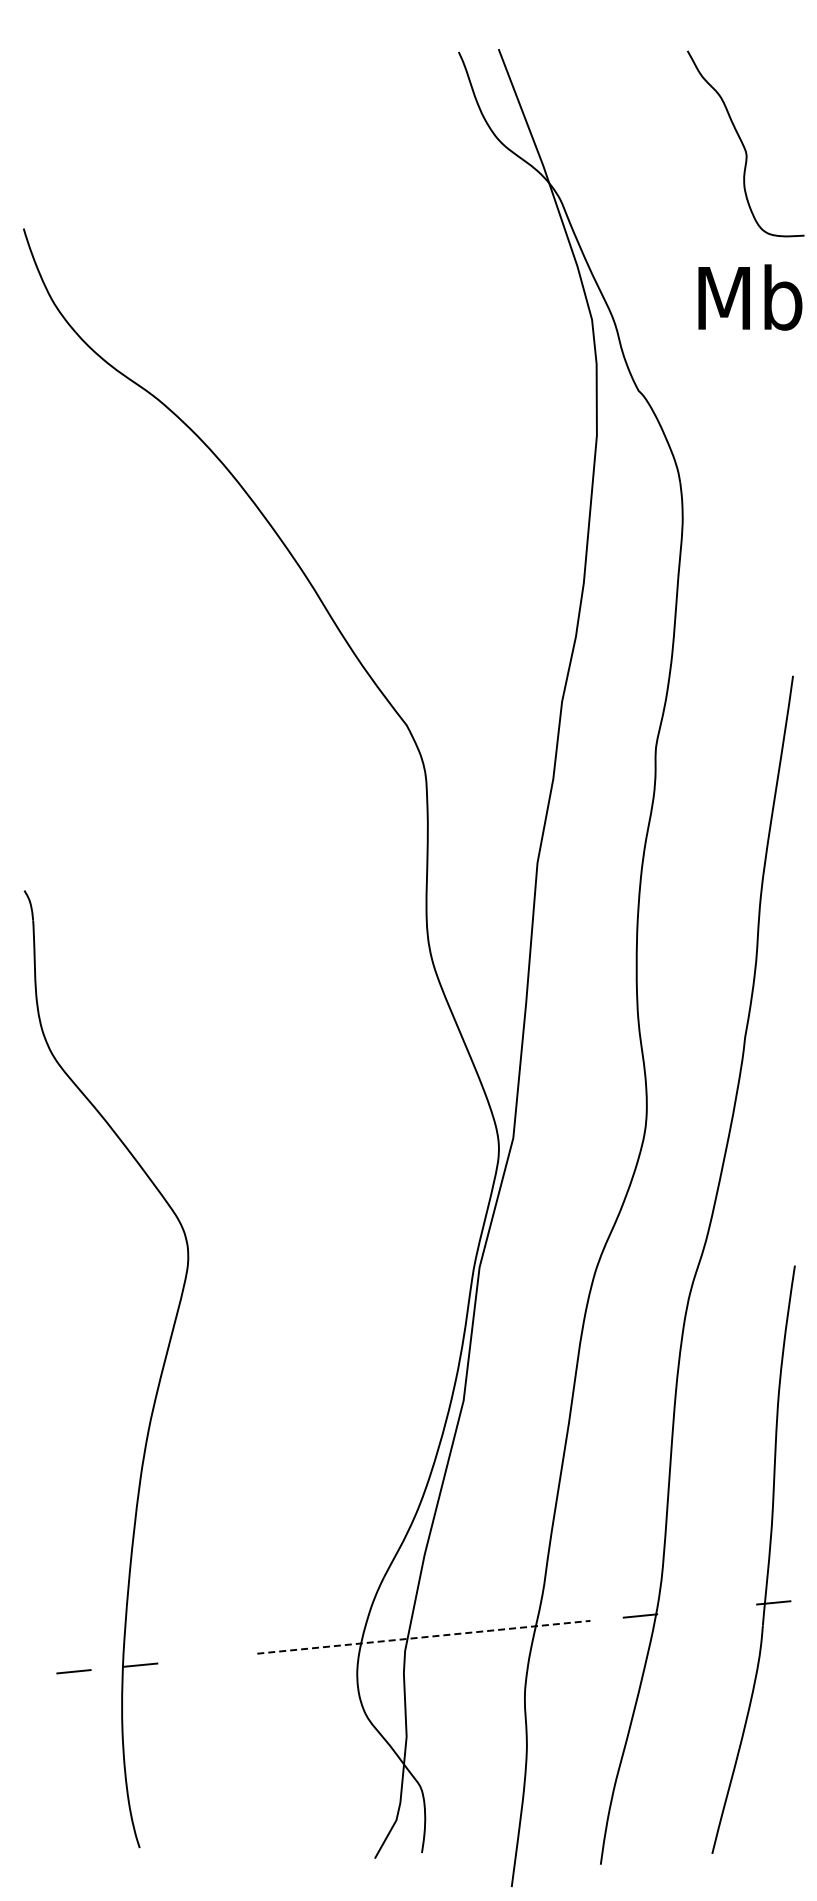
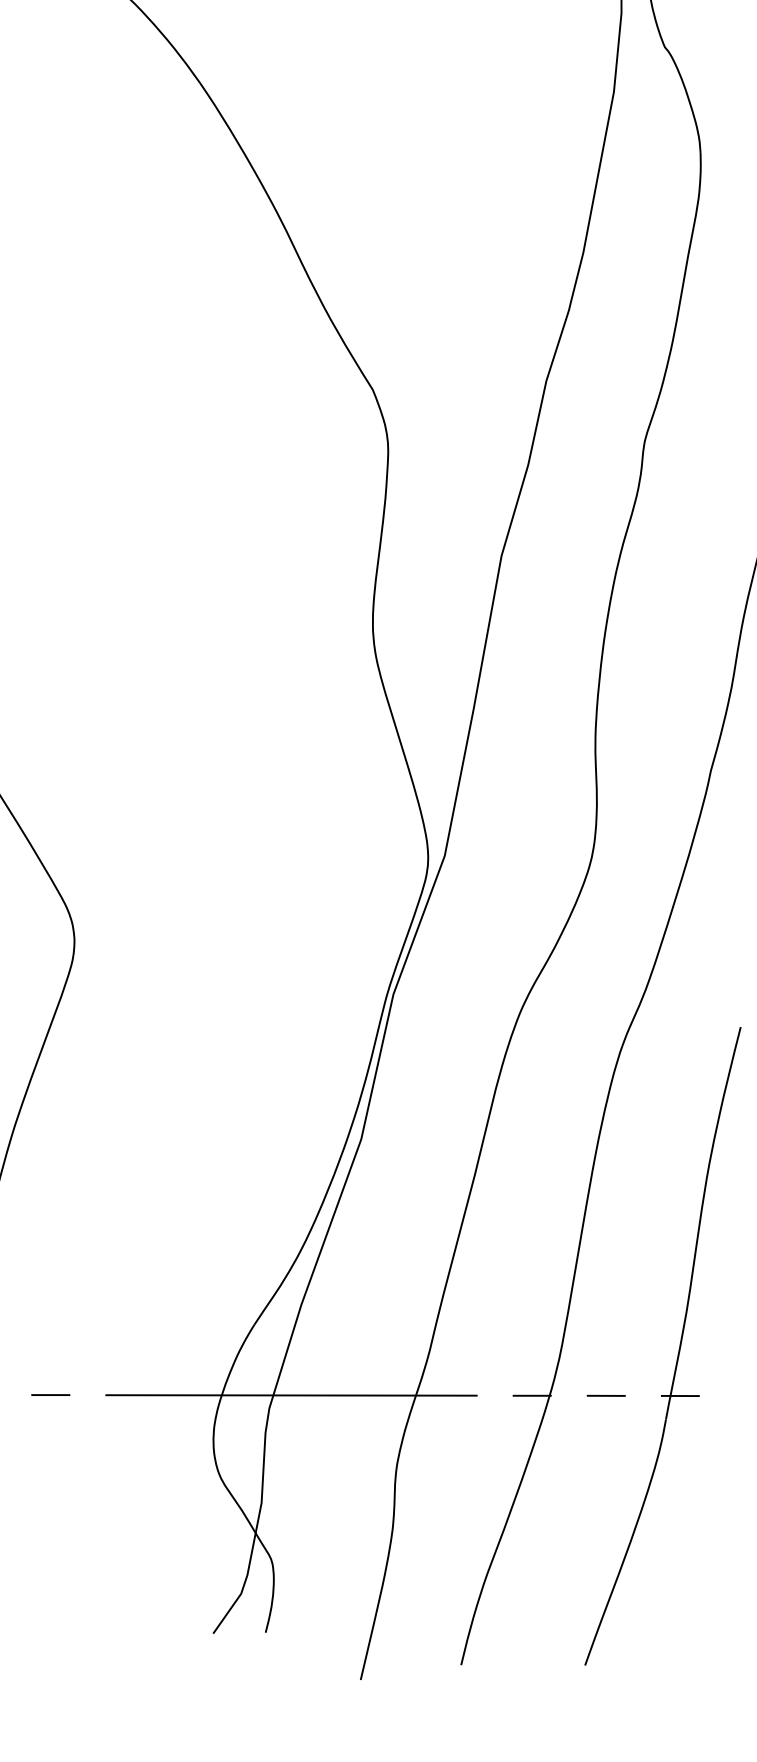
line: (706, 1609) -> (605, 1395), added
line: (424, 1637) -> (292, 1395), dashed -> solid
line: (206, 1658) -> (49, 1394), added

